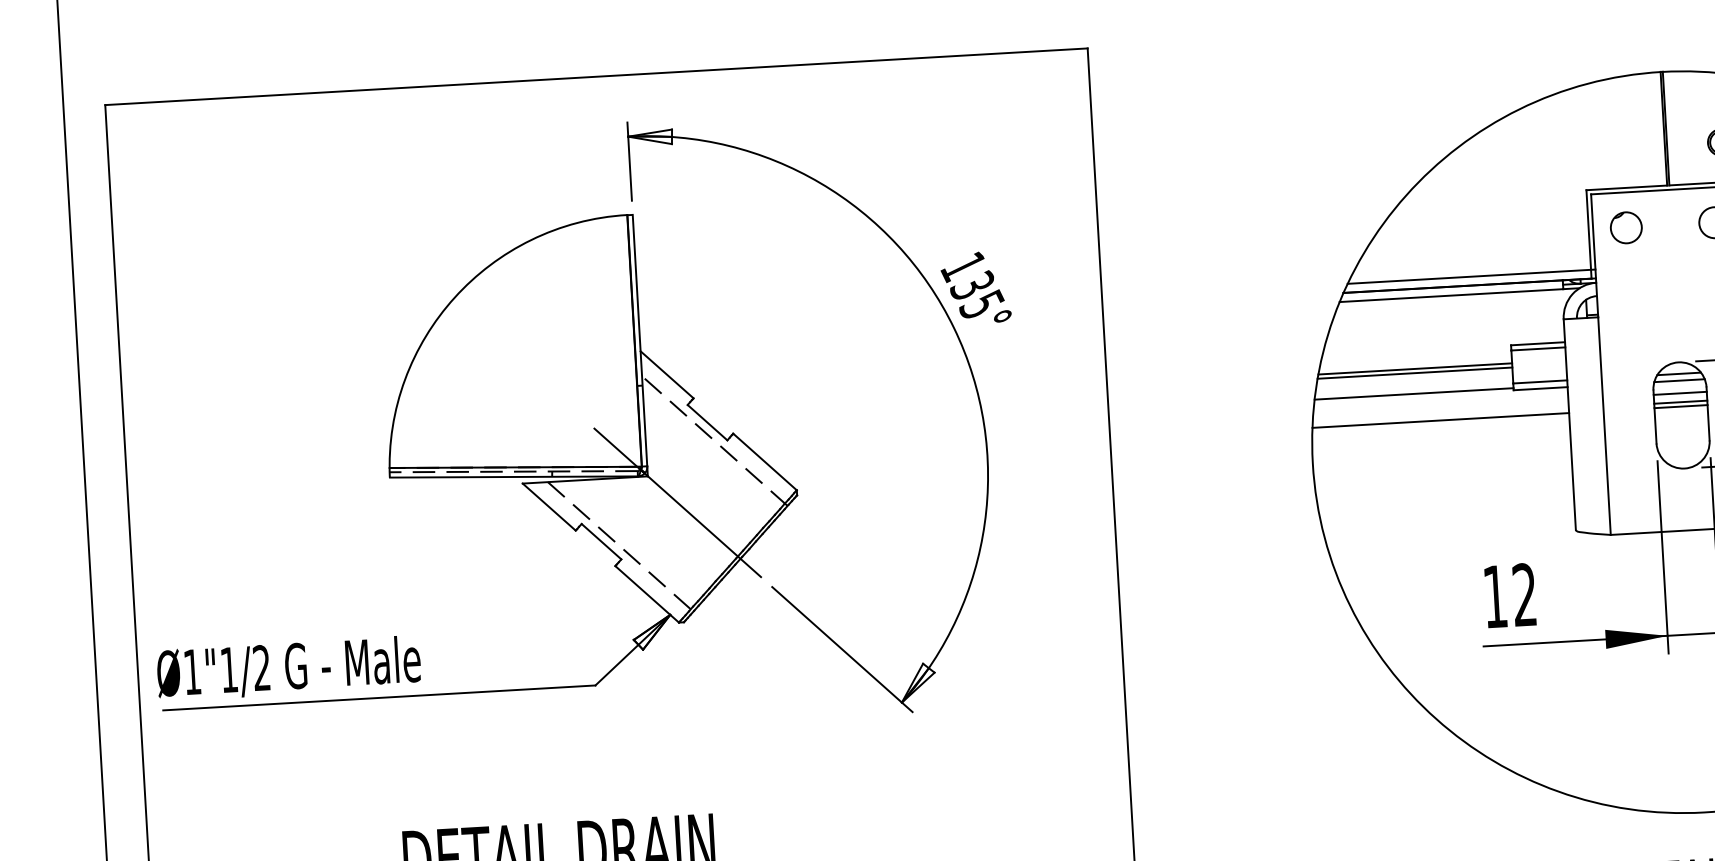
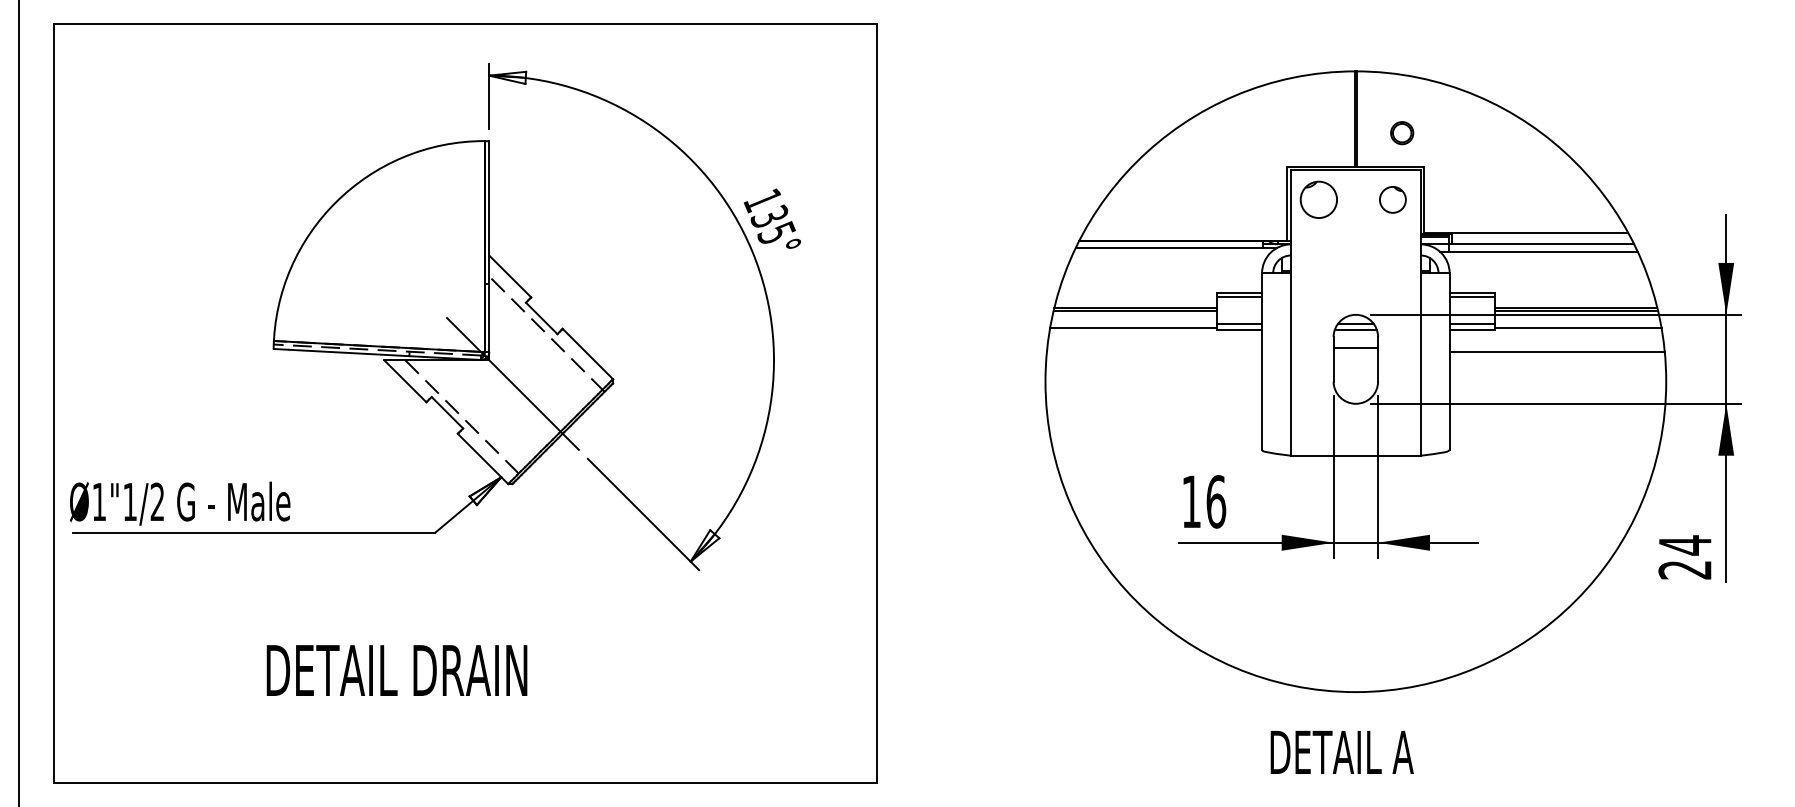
part: (1625, 227) -> (1318, 199), size x1.4
line: (1470, 277) -> (1186, 233), removed
line: (1679, 393) -> (1355, 340), removed
line: (1680, 406) -> (1355, 351), removed
line: (1440, 419) -> (1154, 351), removed
text: (1525, 594) -> (1216, 501), 12 -> 16

